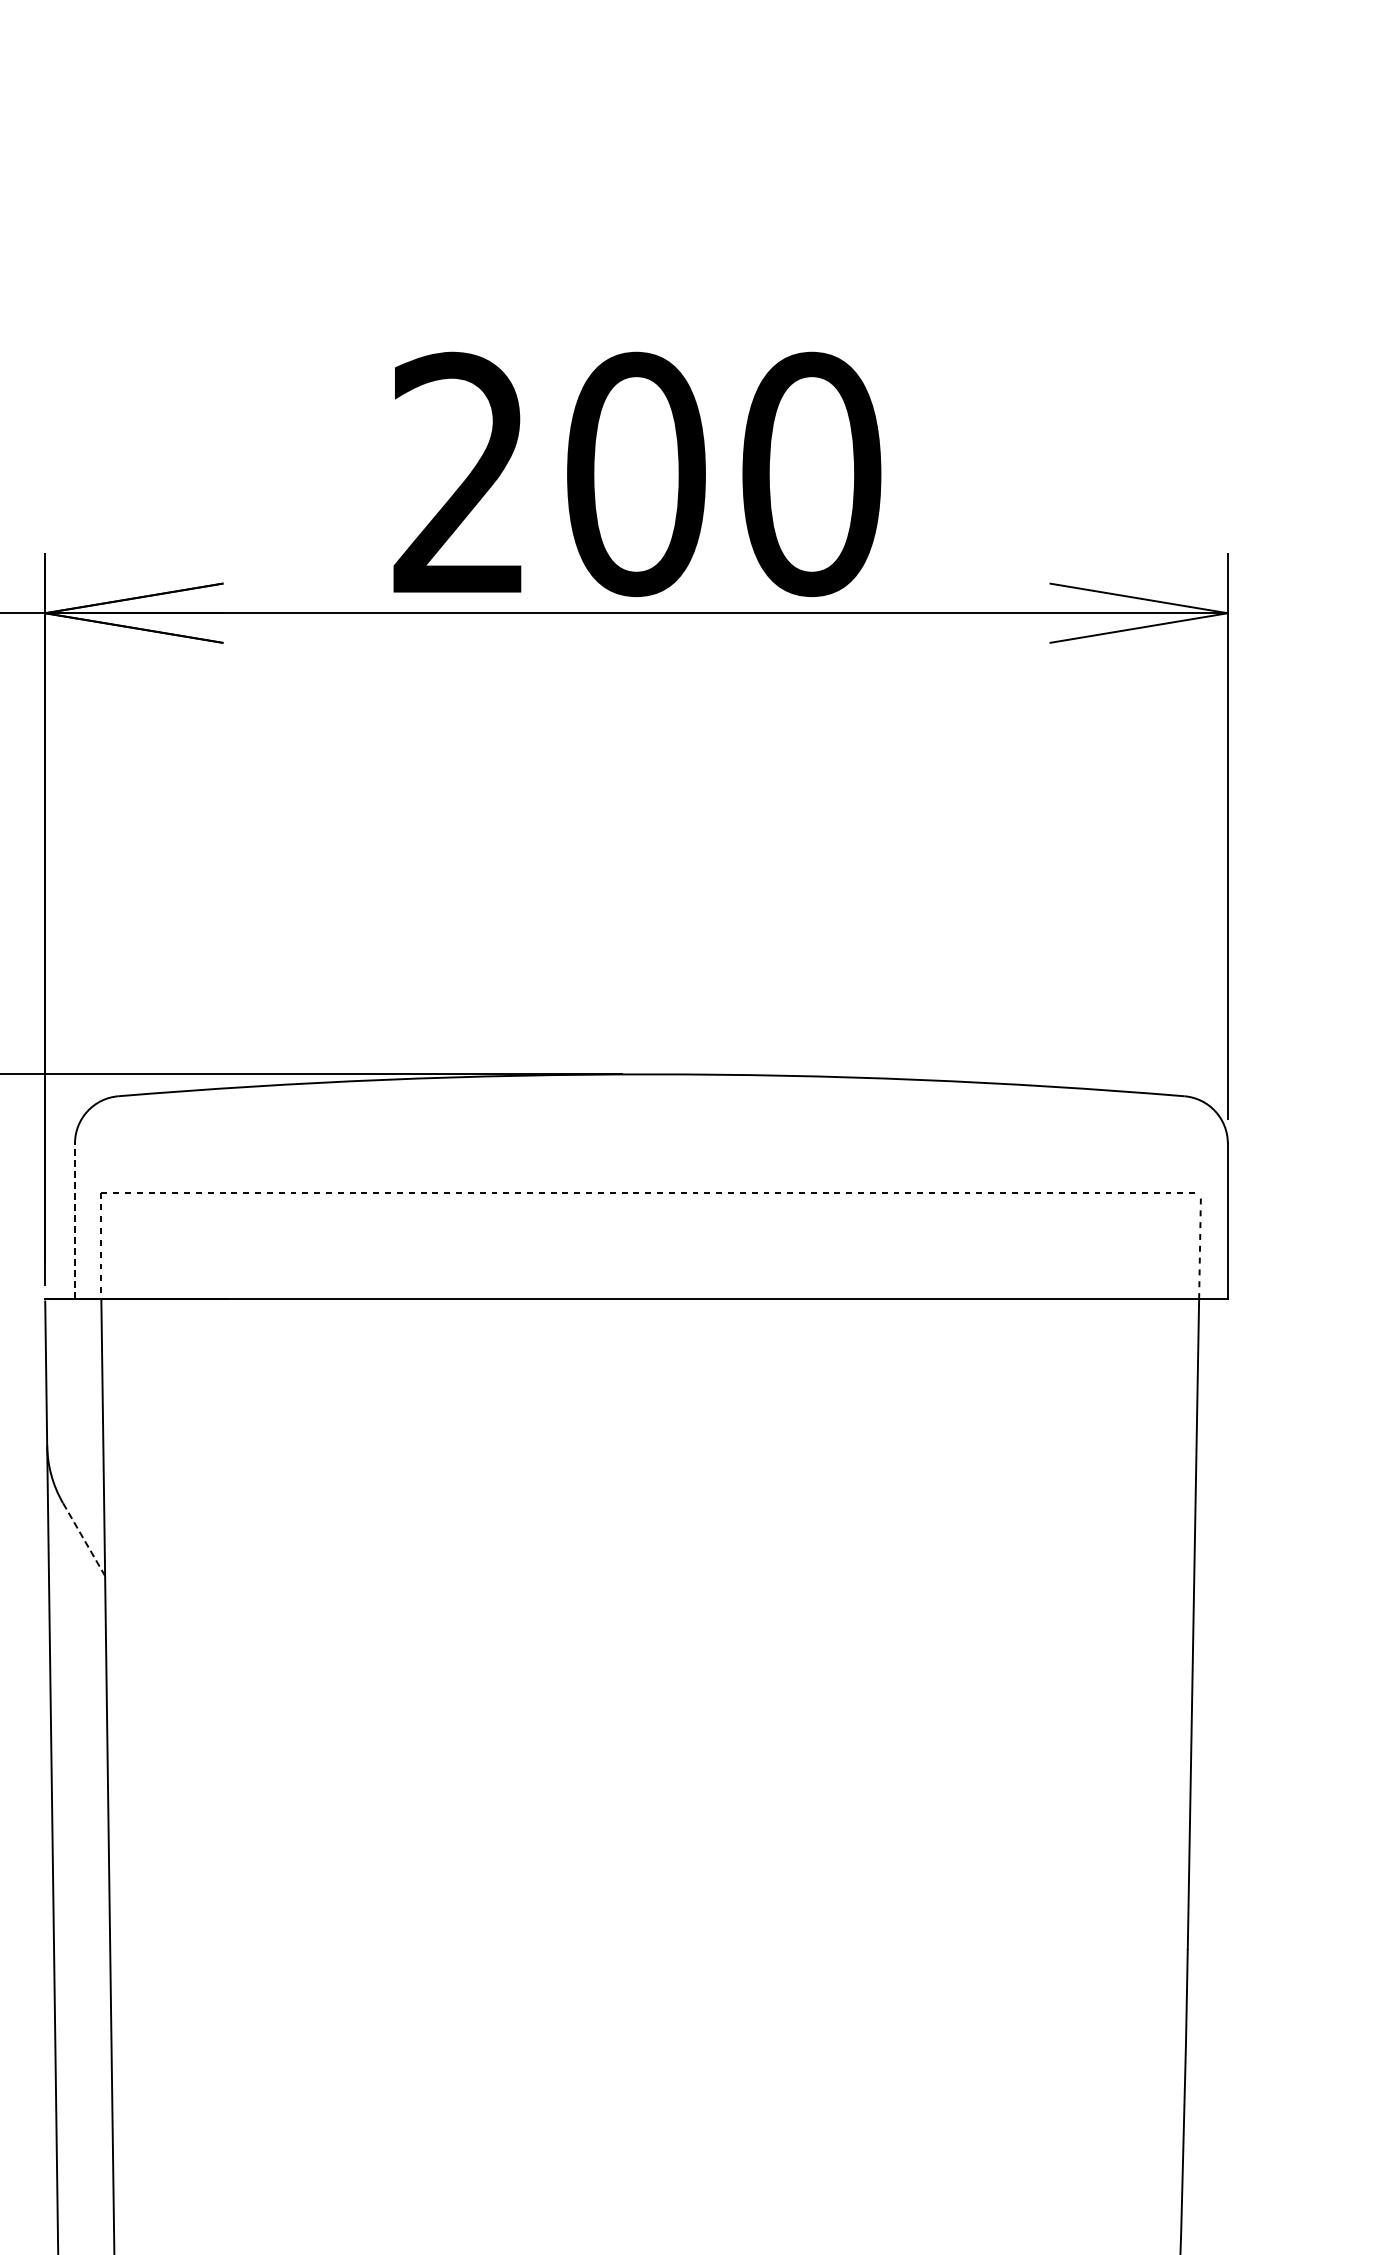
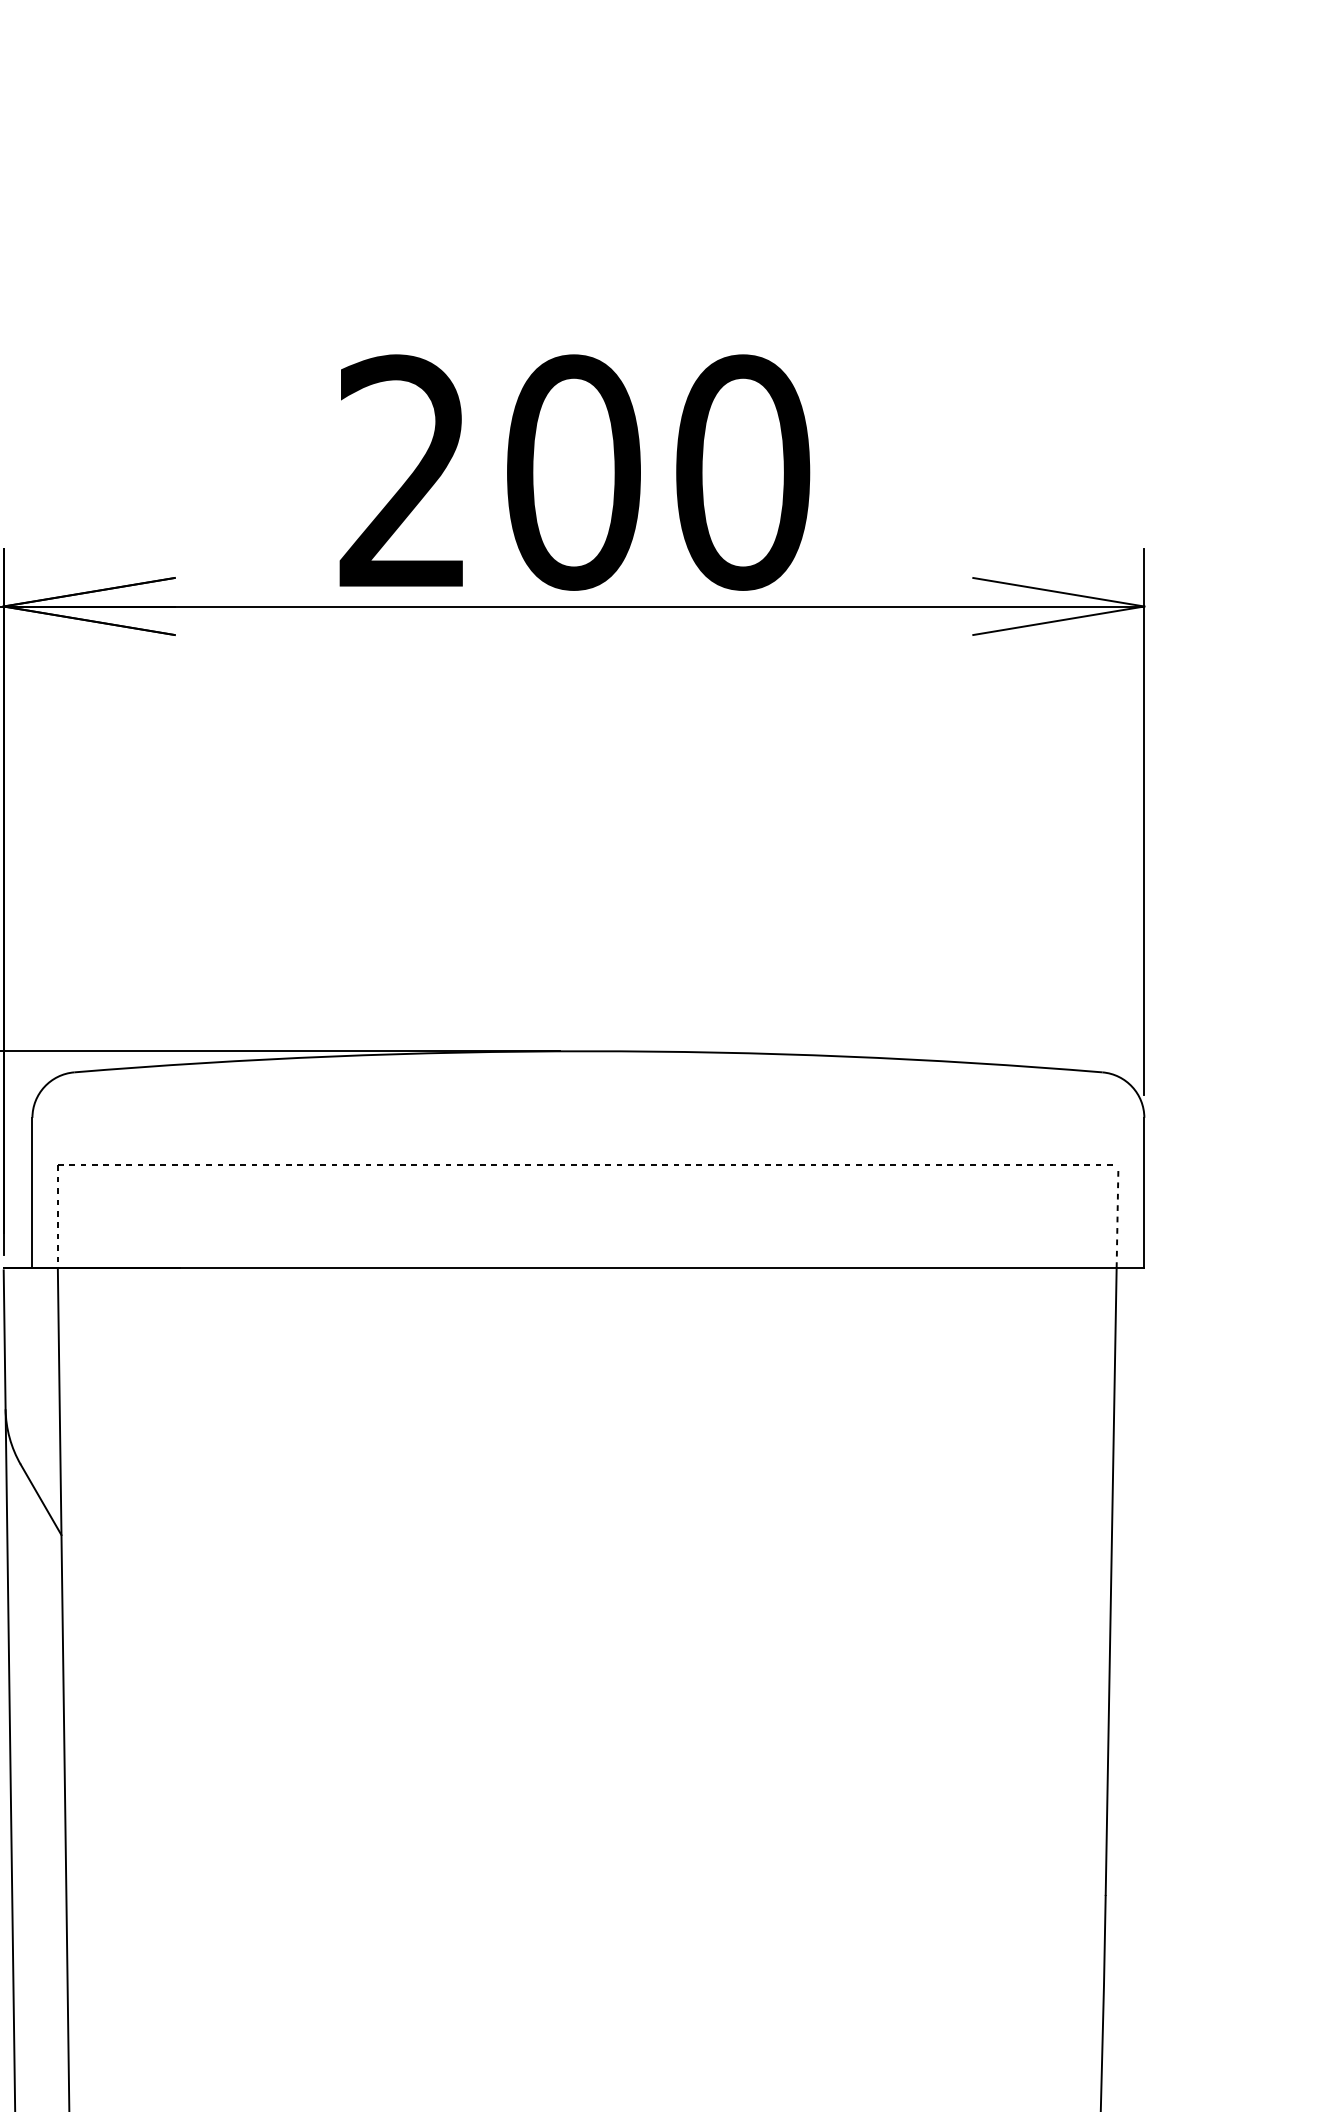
line: (75, 1221) -> (32, 1193), dashed -> solid
line: (83, 1539) -> (40, 1499), dashed -> solid

